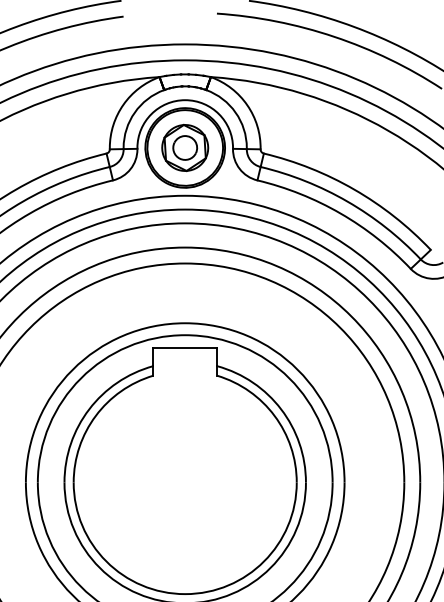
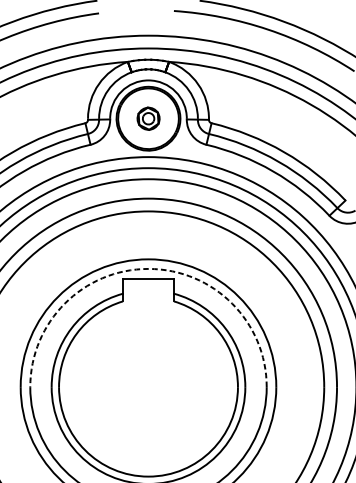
part: (185, 147) -> (148, 118), size x0.6
arc: (185, 335) -> (148, 269), solid -> dashed

